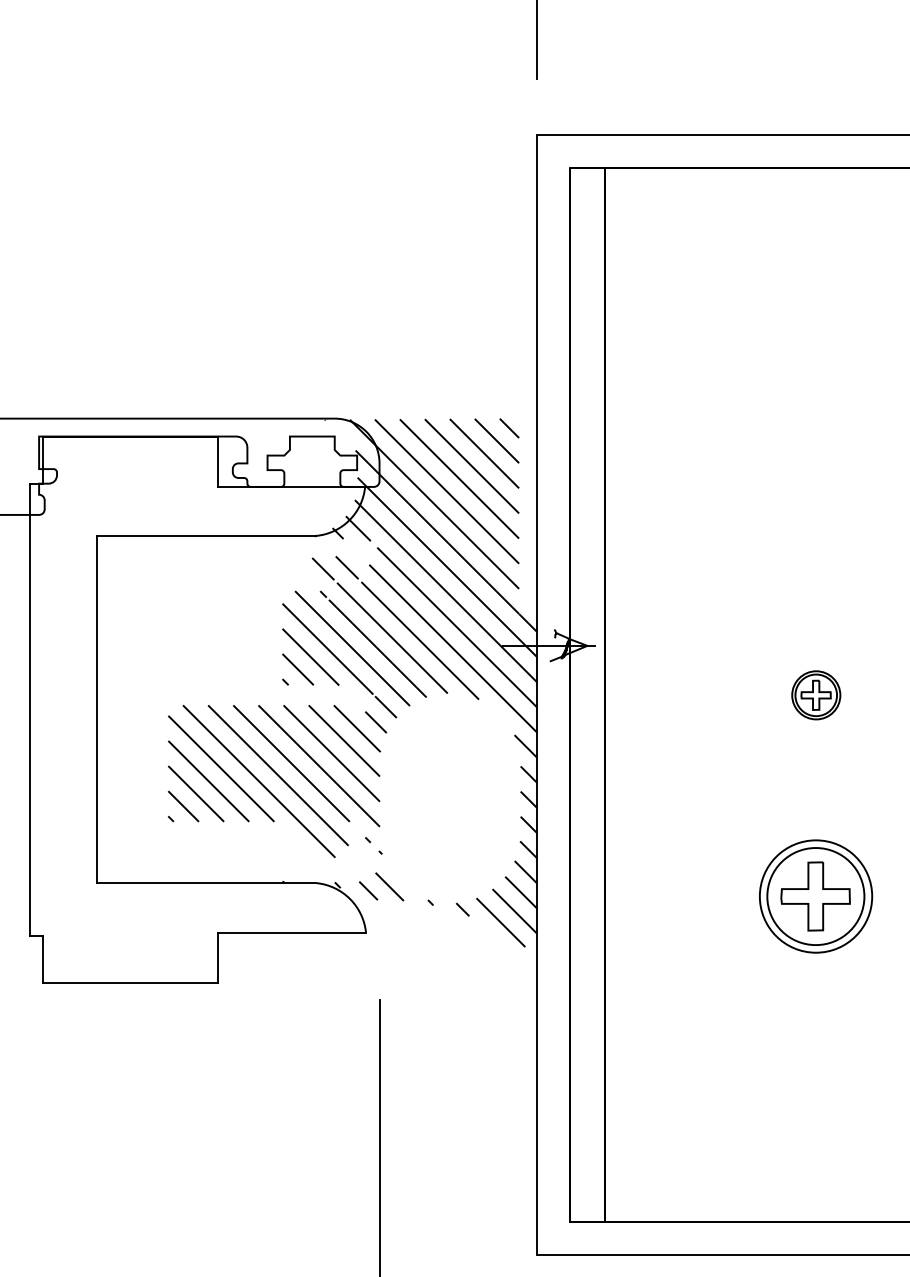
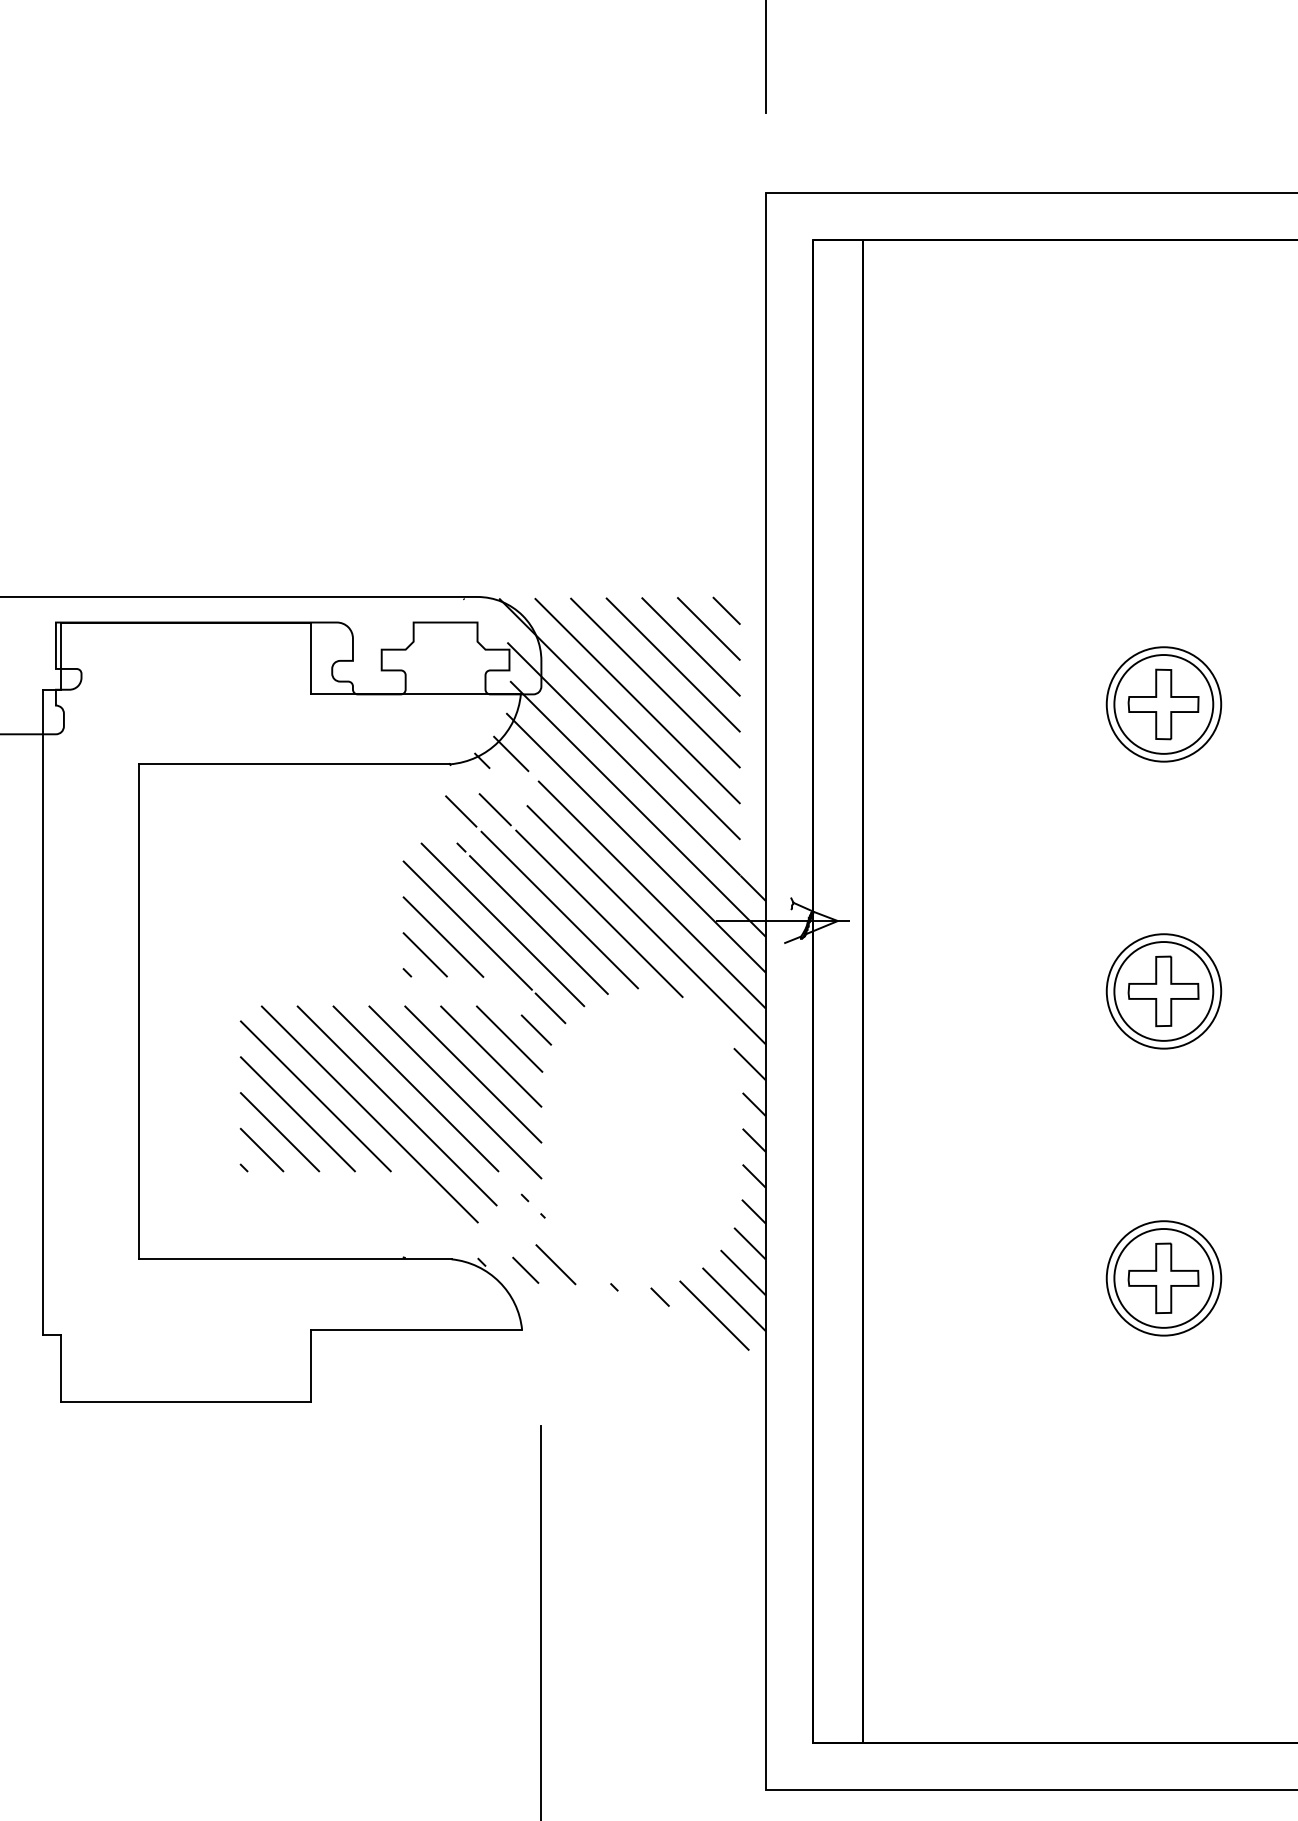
part: (816, 493) -> (1164, 703), added
part: (816, 695) -> (1164, 991), size x1.67
part: (816, 896) -> (1164, 1278), size x0.71

